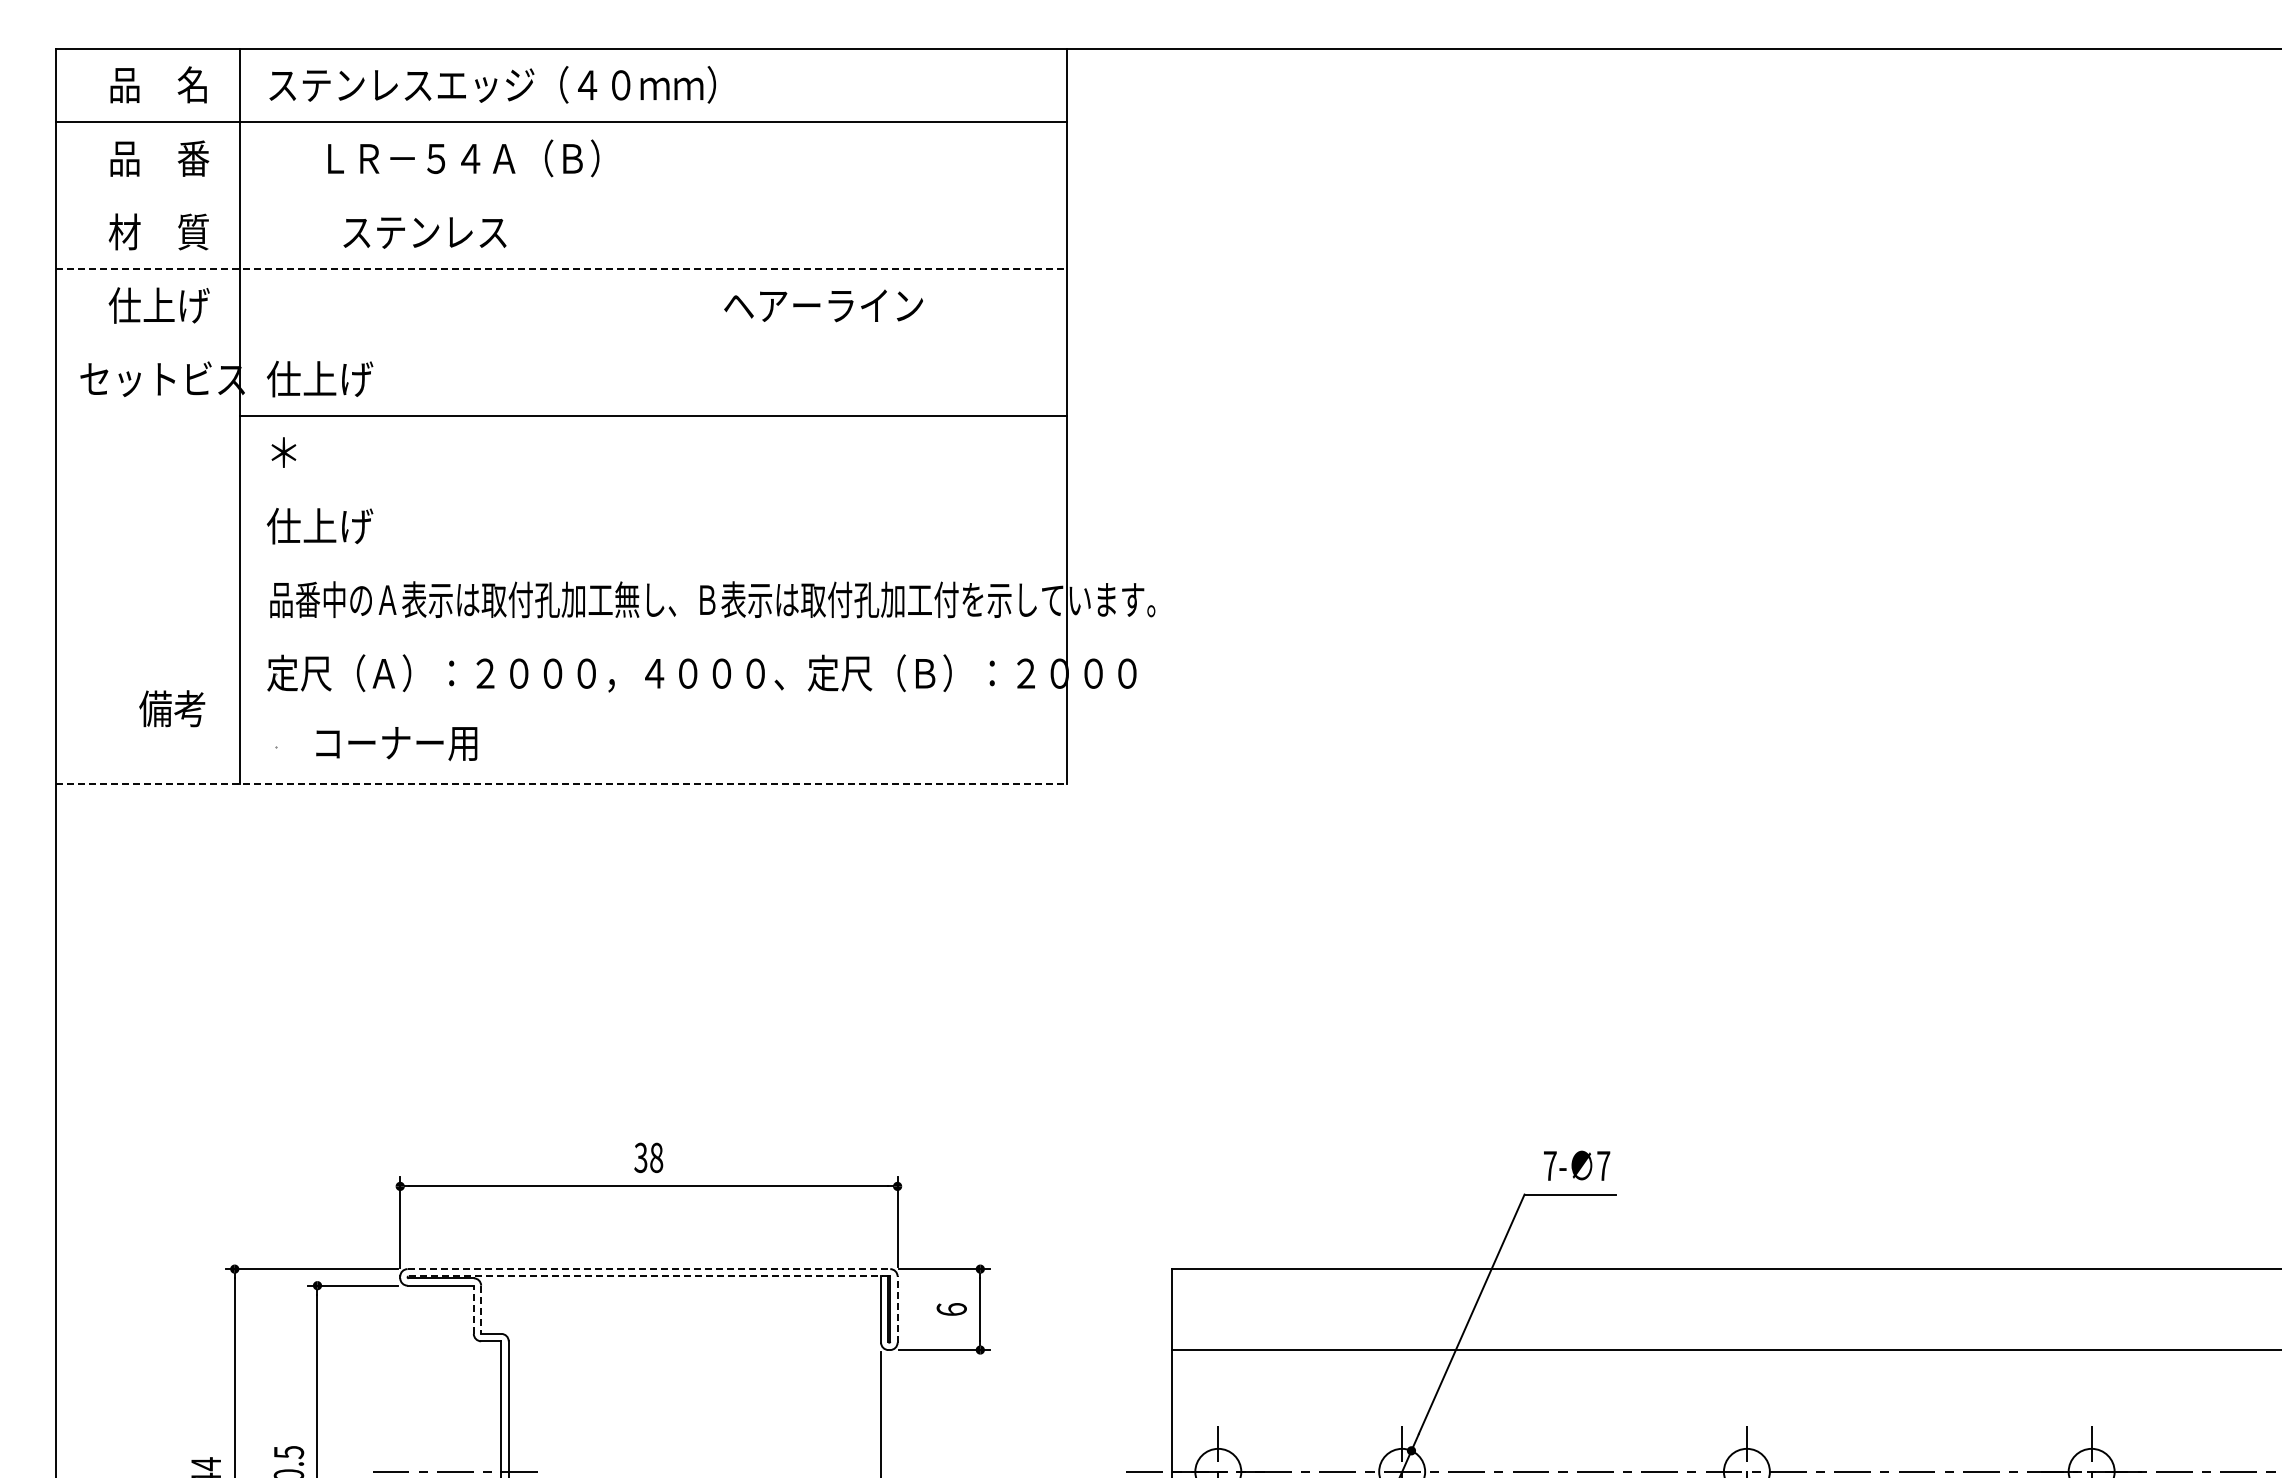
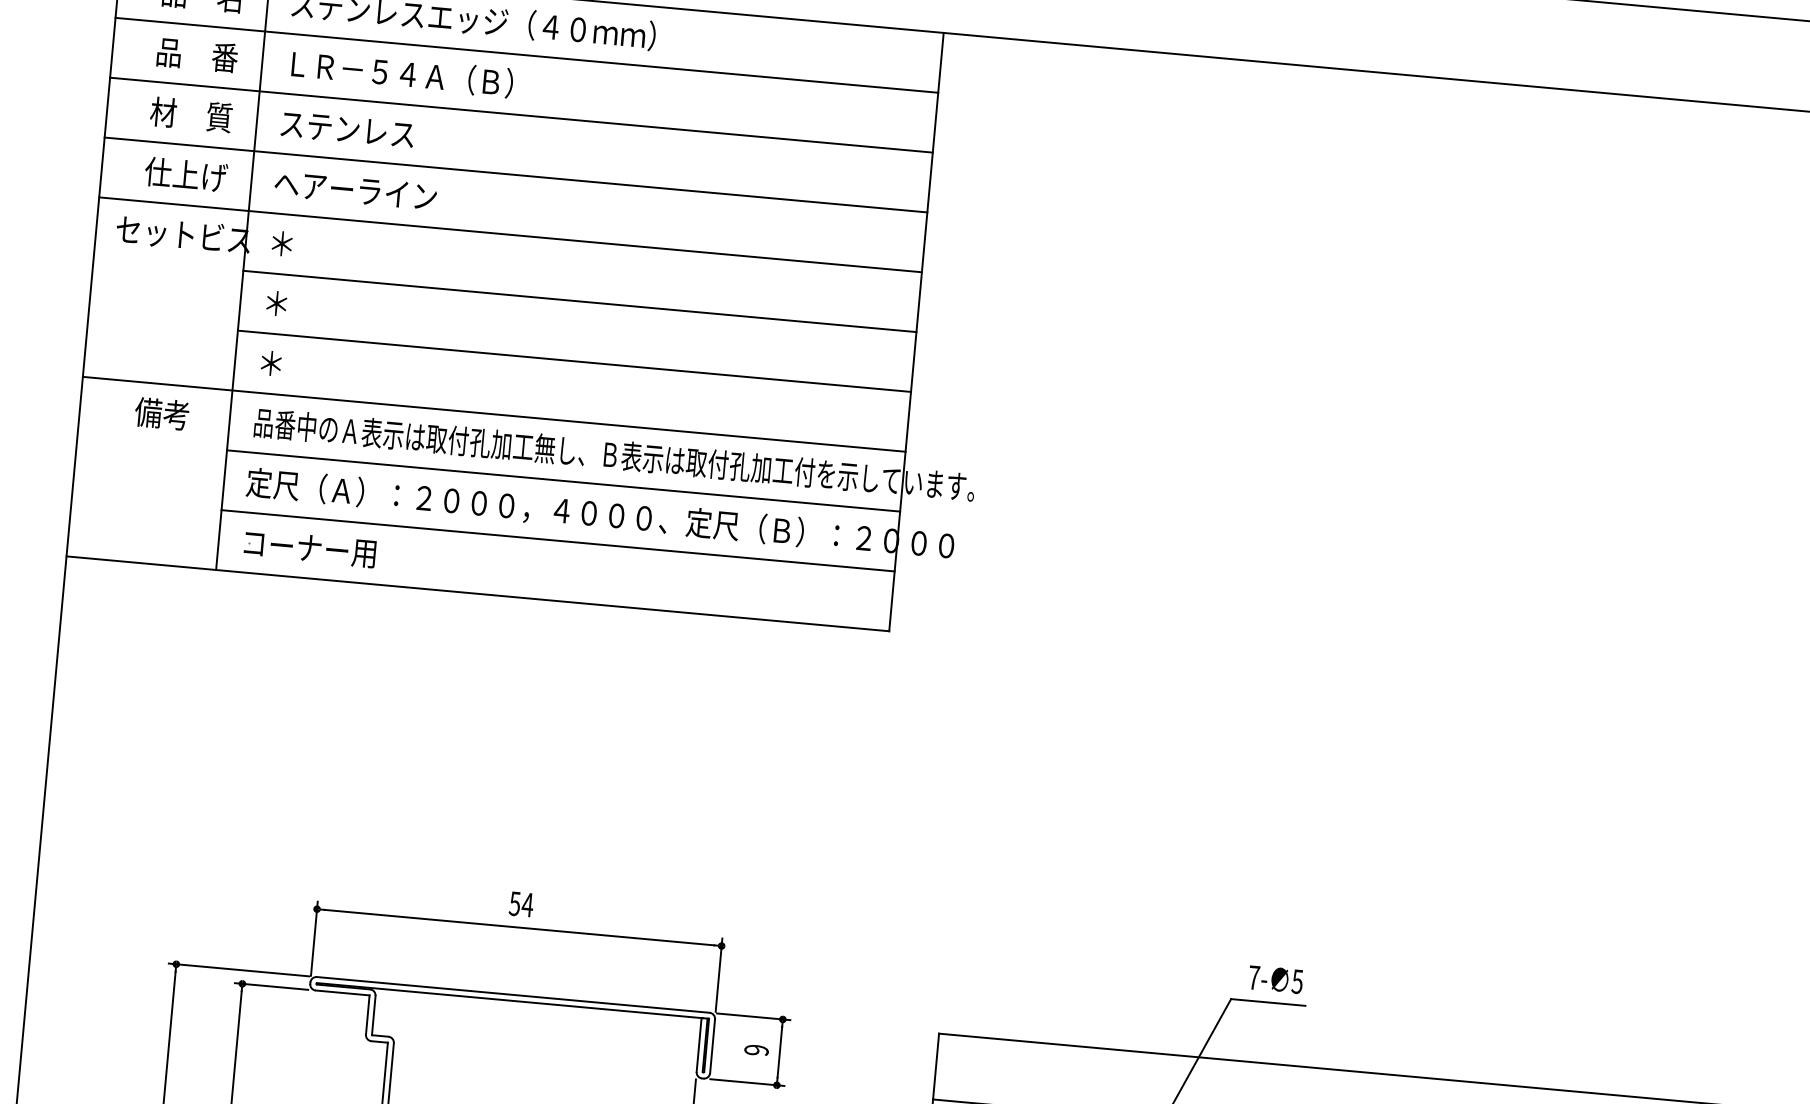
text: (463, 158) -> (402, 73), moved
line: (560, 195) -> (520, 114), added
text: (424, 232) -> (347, 129), moved
line: (561, 269) -> (516, 175), dashed -> solid
text: (823, 305) -> (355, 190), moved
line: (560, 342) -> (509, 234), added
text: (319, 378) -> (311, 245), 仕上げ -> ＊
line: (652, 489) -> (573, 360), added
text: (319, 526) -> (300, 366), 仕上げ -> ＊
line: (560, 563) -> (493, 414), added
line: (652, 636) -> (563, 480), added
text: (172, 708) -> (162, 413), moved
line: (652, 710) -> (557, 540), added
text: (396, 744) -> (309, 549), moved
line: (561, 784) -> (478, 594), dashed -> solid
text: (648, 1157) -> (521, 904), 38 -> 54
text: (1603, 1166) -> (1297, 982), 7 -> 5
line: (649, 1269) -> (513, 995), dashed -> solid
line: (646, 1276) -> (510, 1000), dashed -> solid
line: (473, 1309) -> (367, 1014), dashed -> solid
line: (897, 1309) -> (712, 1046), dashed -> solid
text: (951, 1309) -> (756, 1050), 6 -> 9
line: (481, 1310) -> (373, 1016), dashed -> solid

